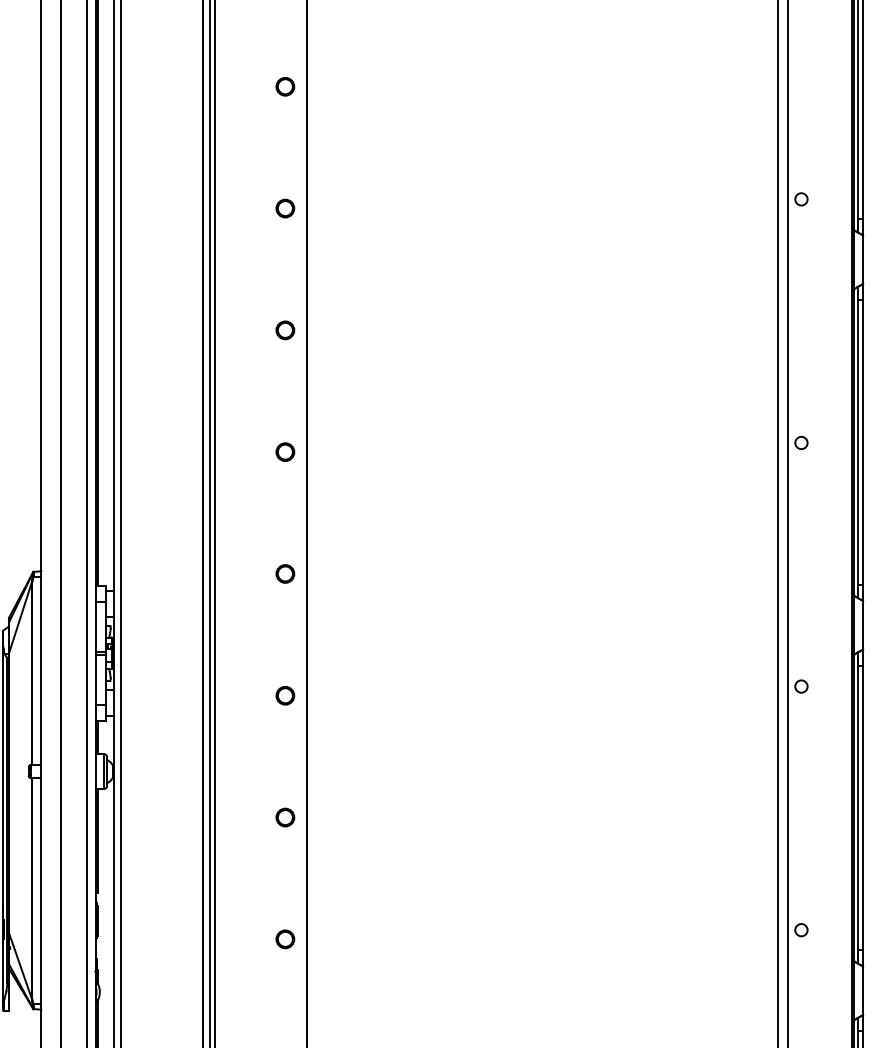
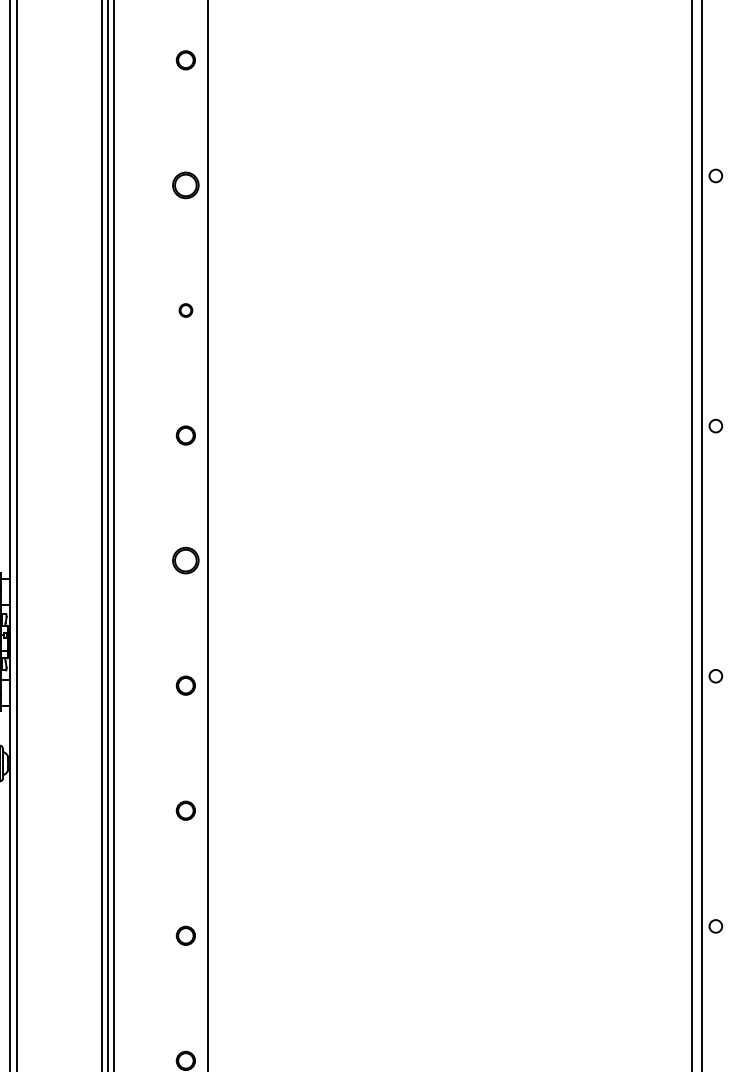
part: (285, 208) -> (186, 185), size x1.4
part: (285, 330) -> (186, 310), size x0.7
part: (285, 573) -> (186, 560), size x1.4

